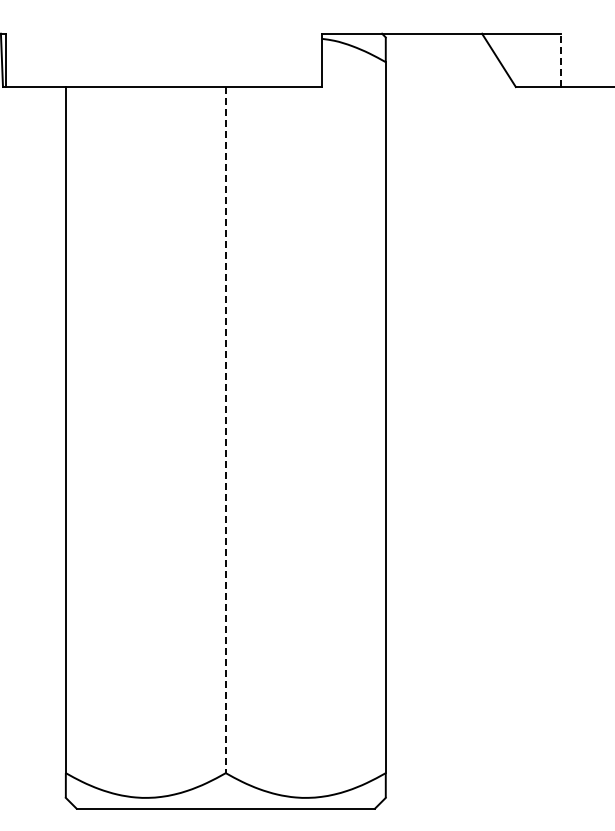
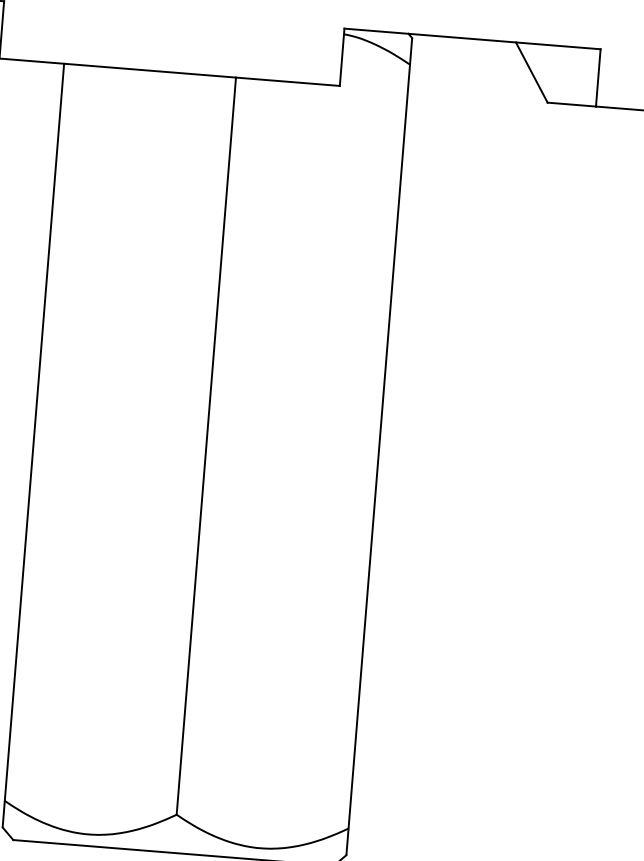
line: (560, 60) -> (597, 77), dashed -> solid
line: (225, 430) -> (205, 446), dashed -> solid

